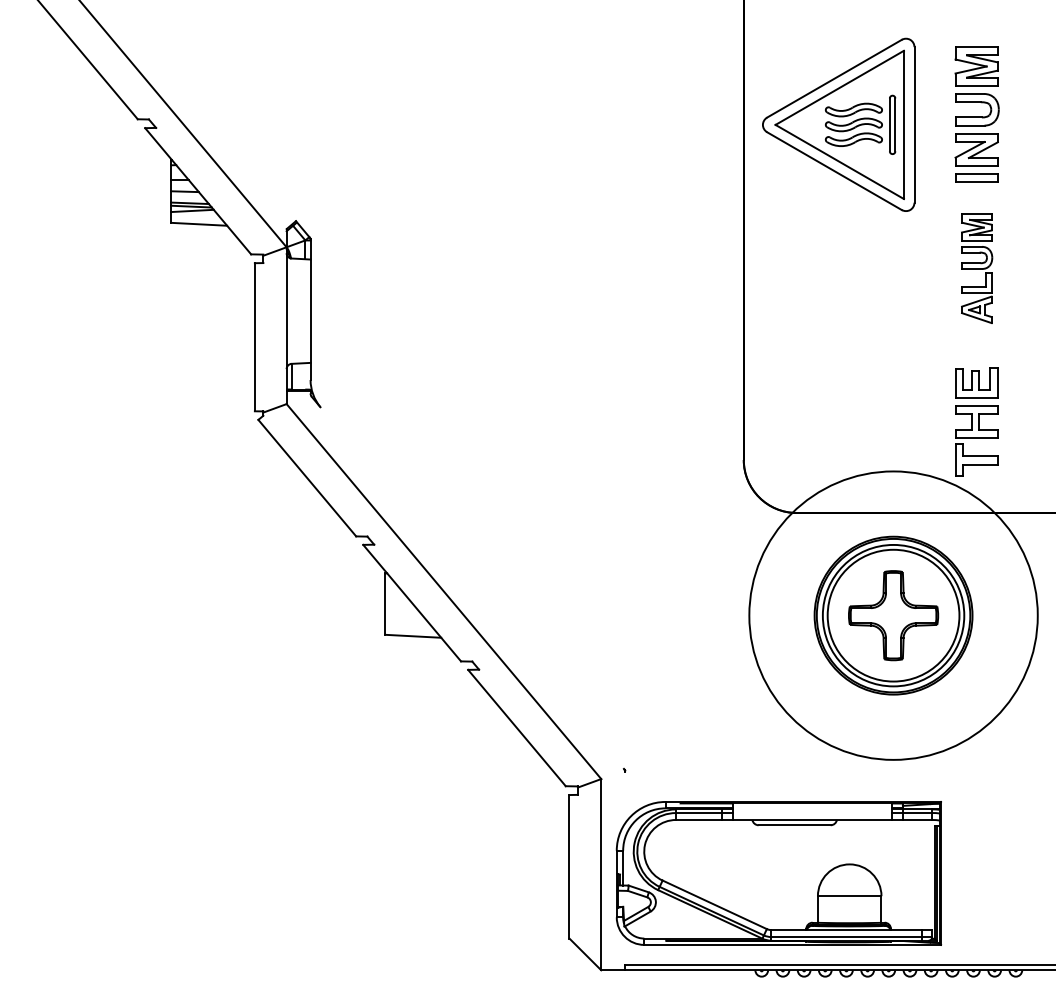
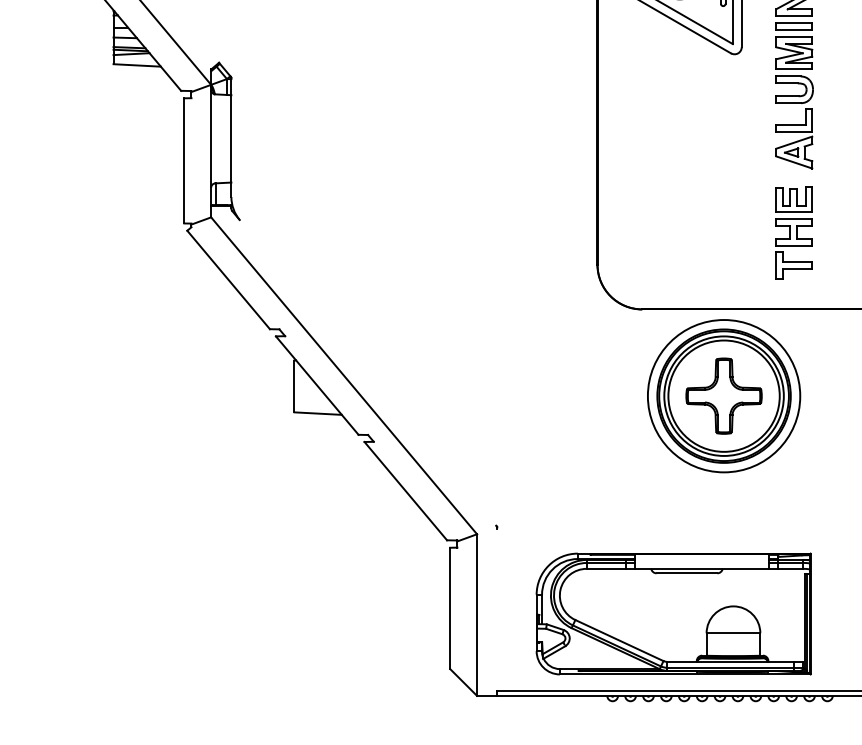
part: (976, 268) -> (794, 102), size x1.43
circle: (893, 615) -> (724, 396), size x0.62
part: (778, 873) -> (673, 614), moved

